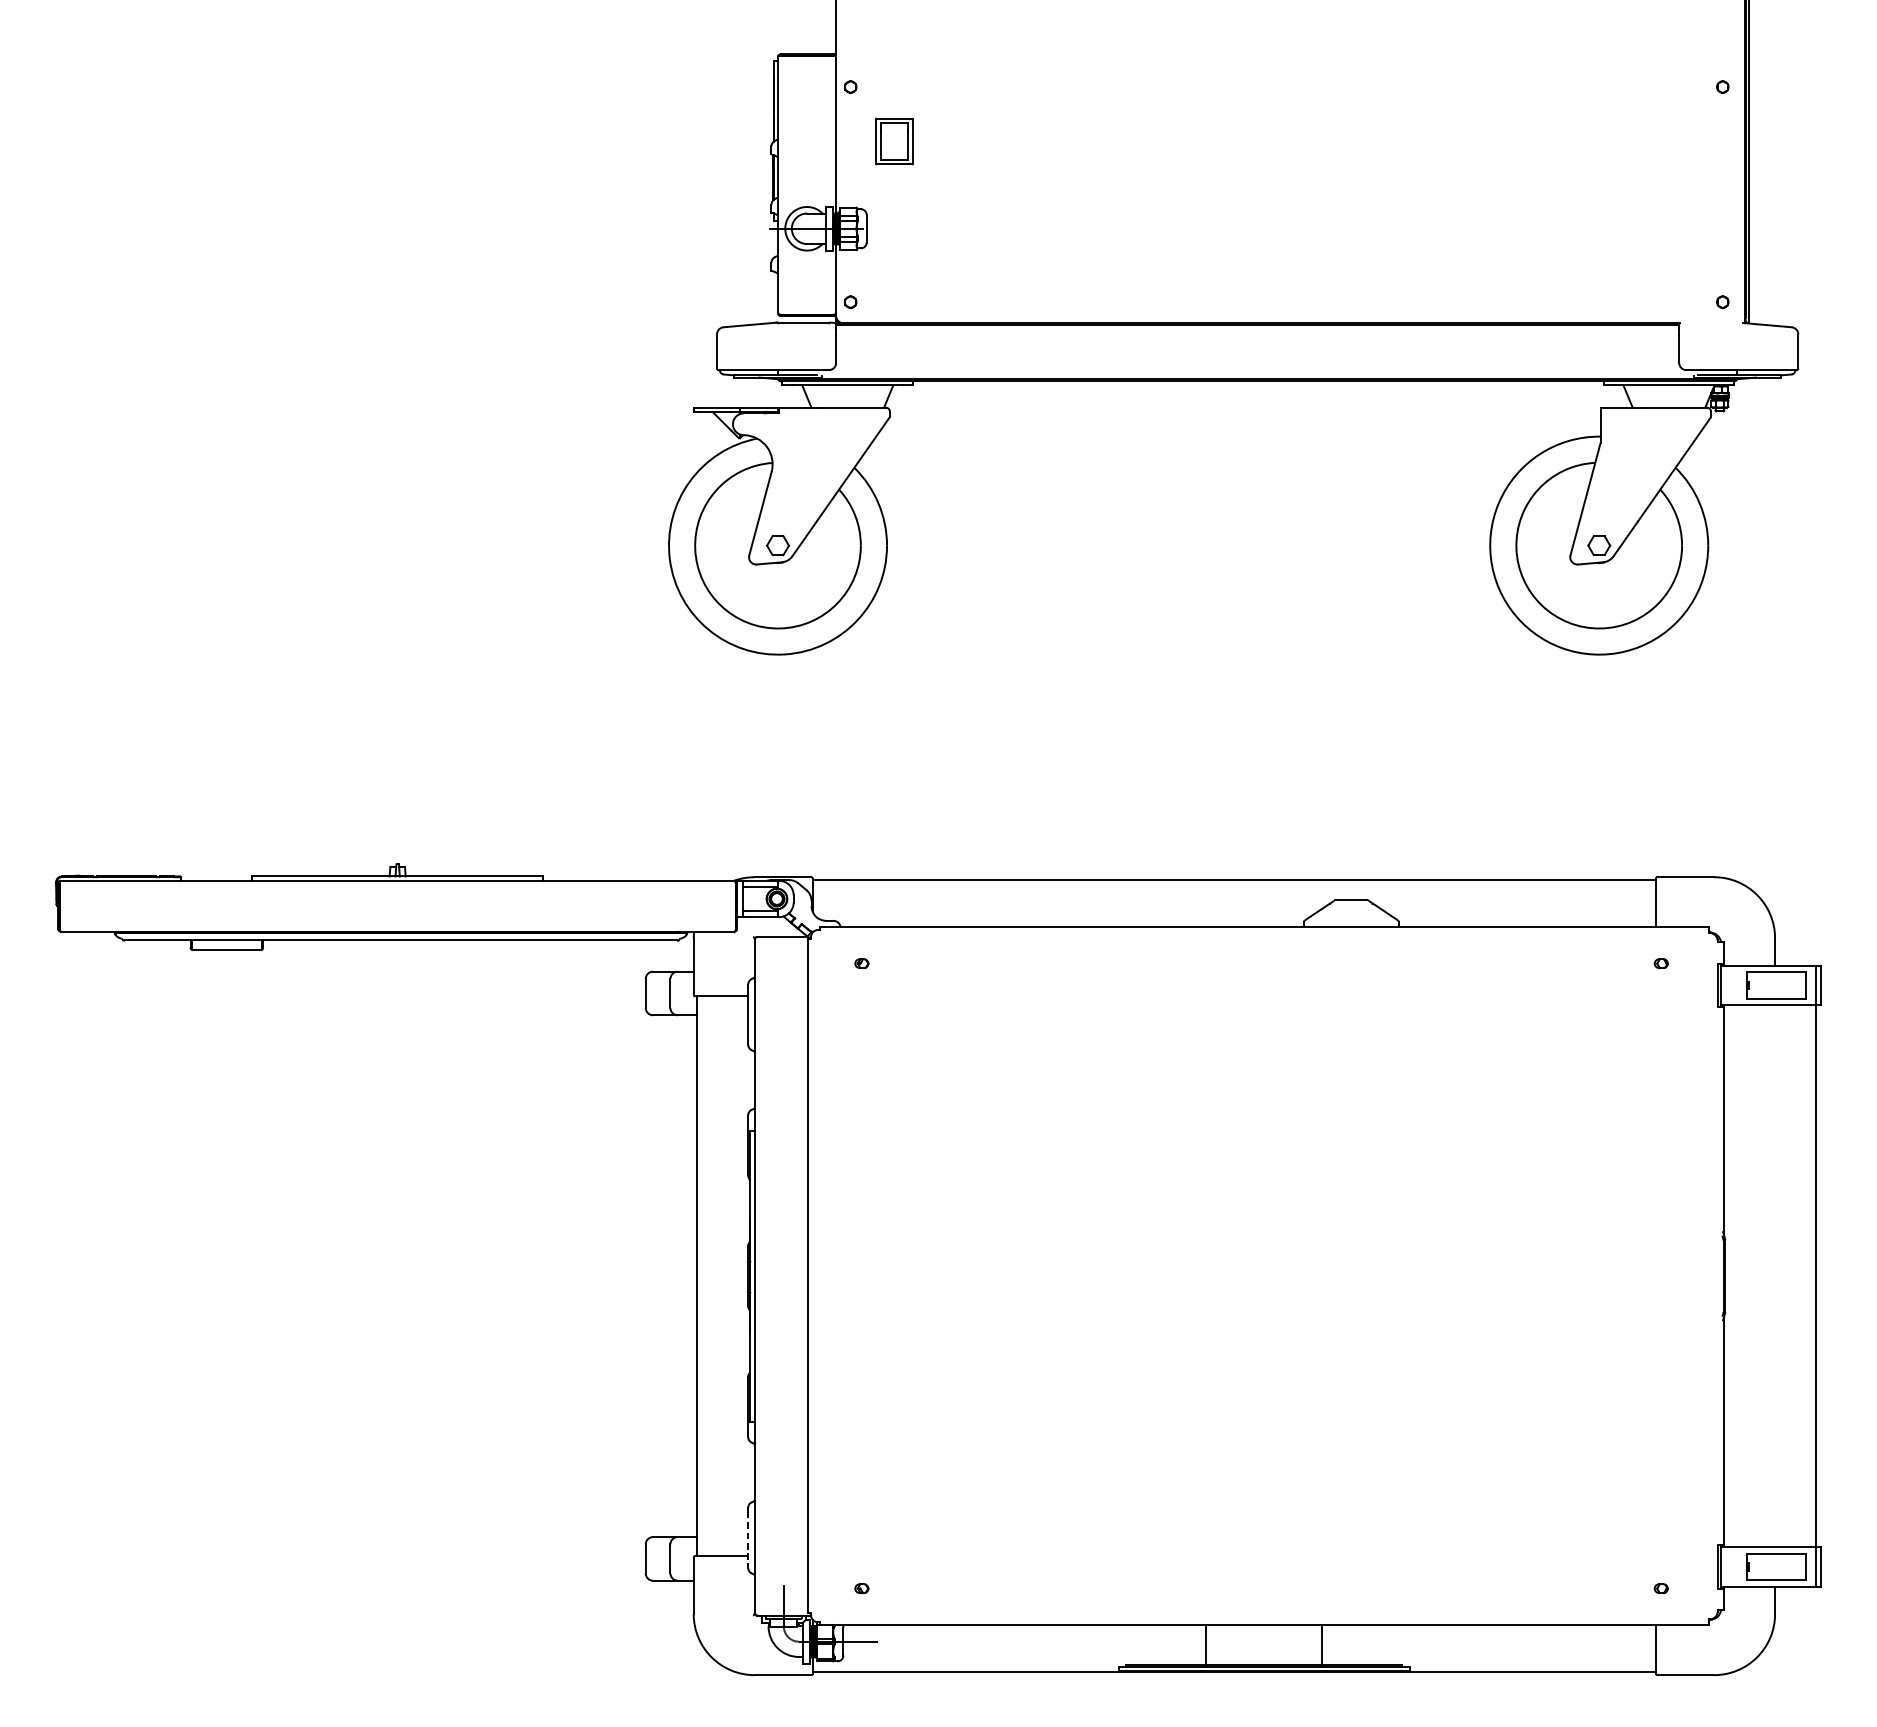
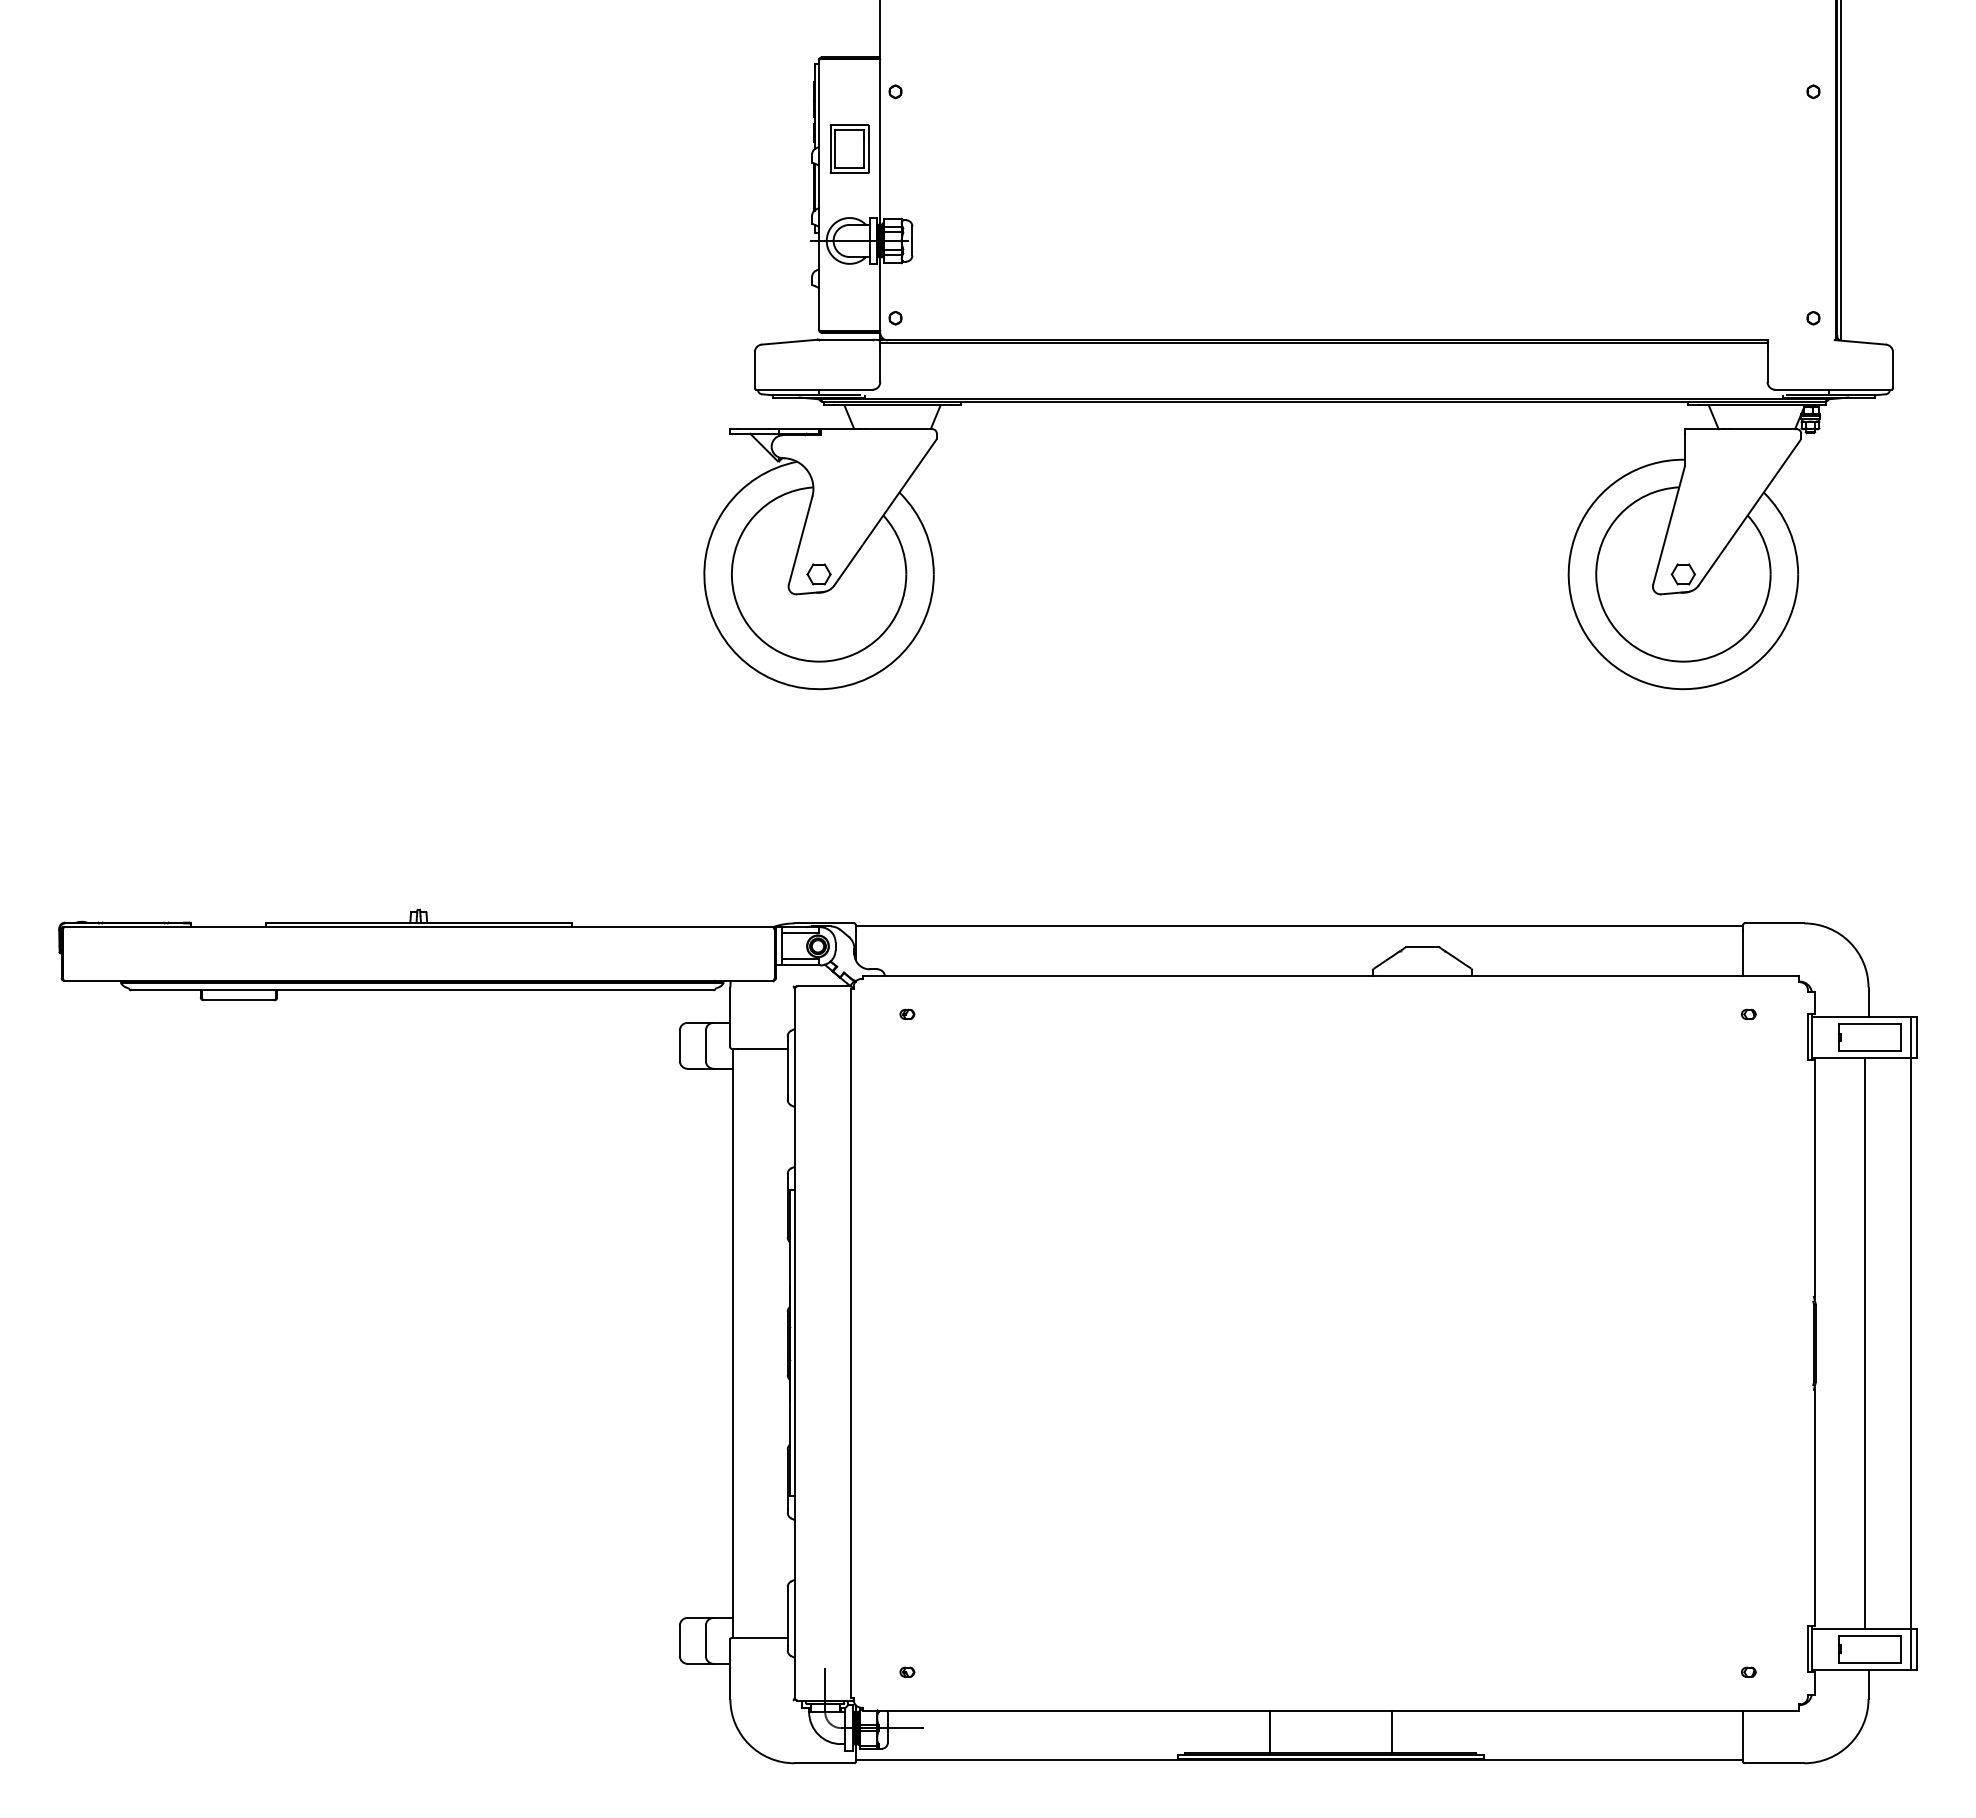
part: (894, 140) -> (849, 148), moved
line: (1772, 1276) -> (1865, 1343), added
line: (748, 1537) -> (787, 1618), dashed -> solid

